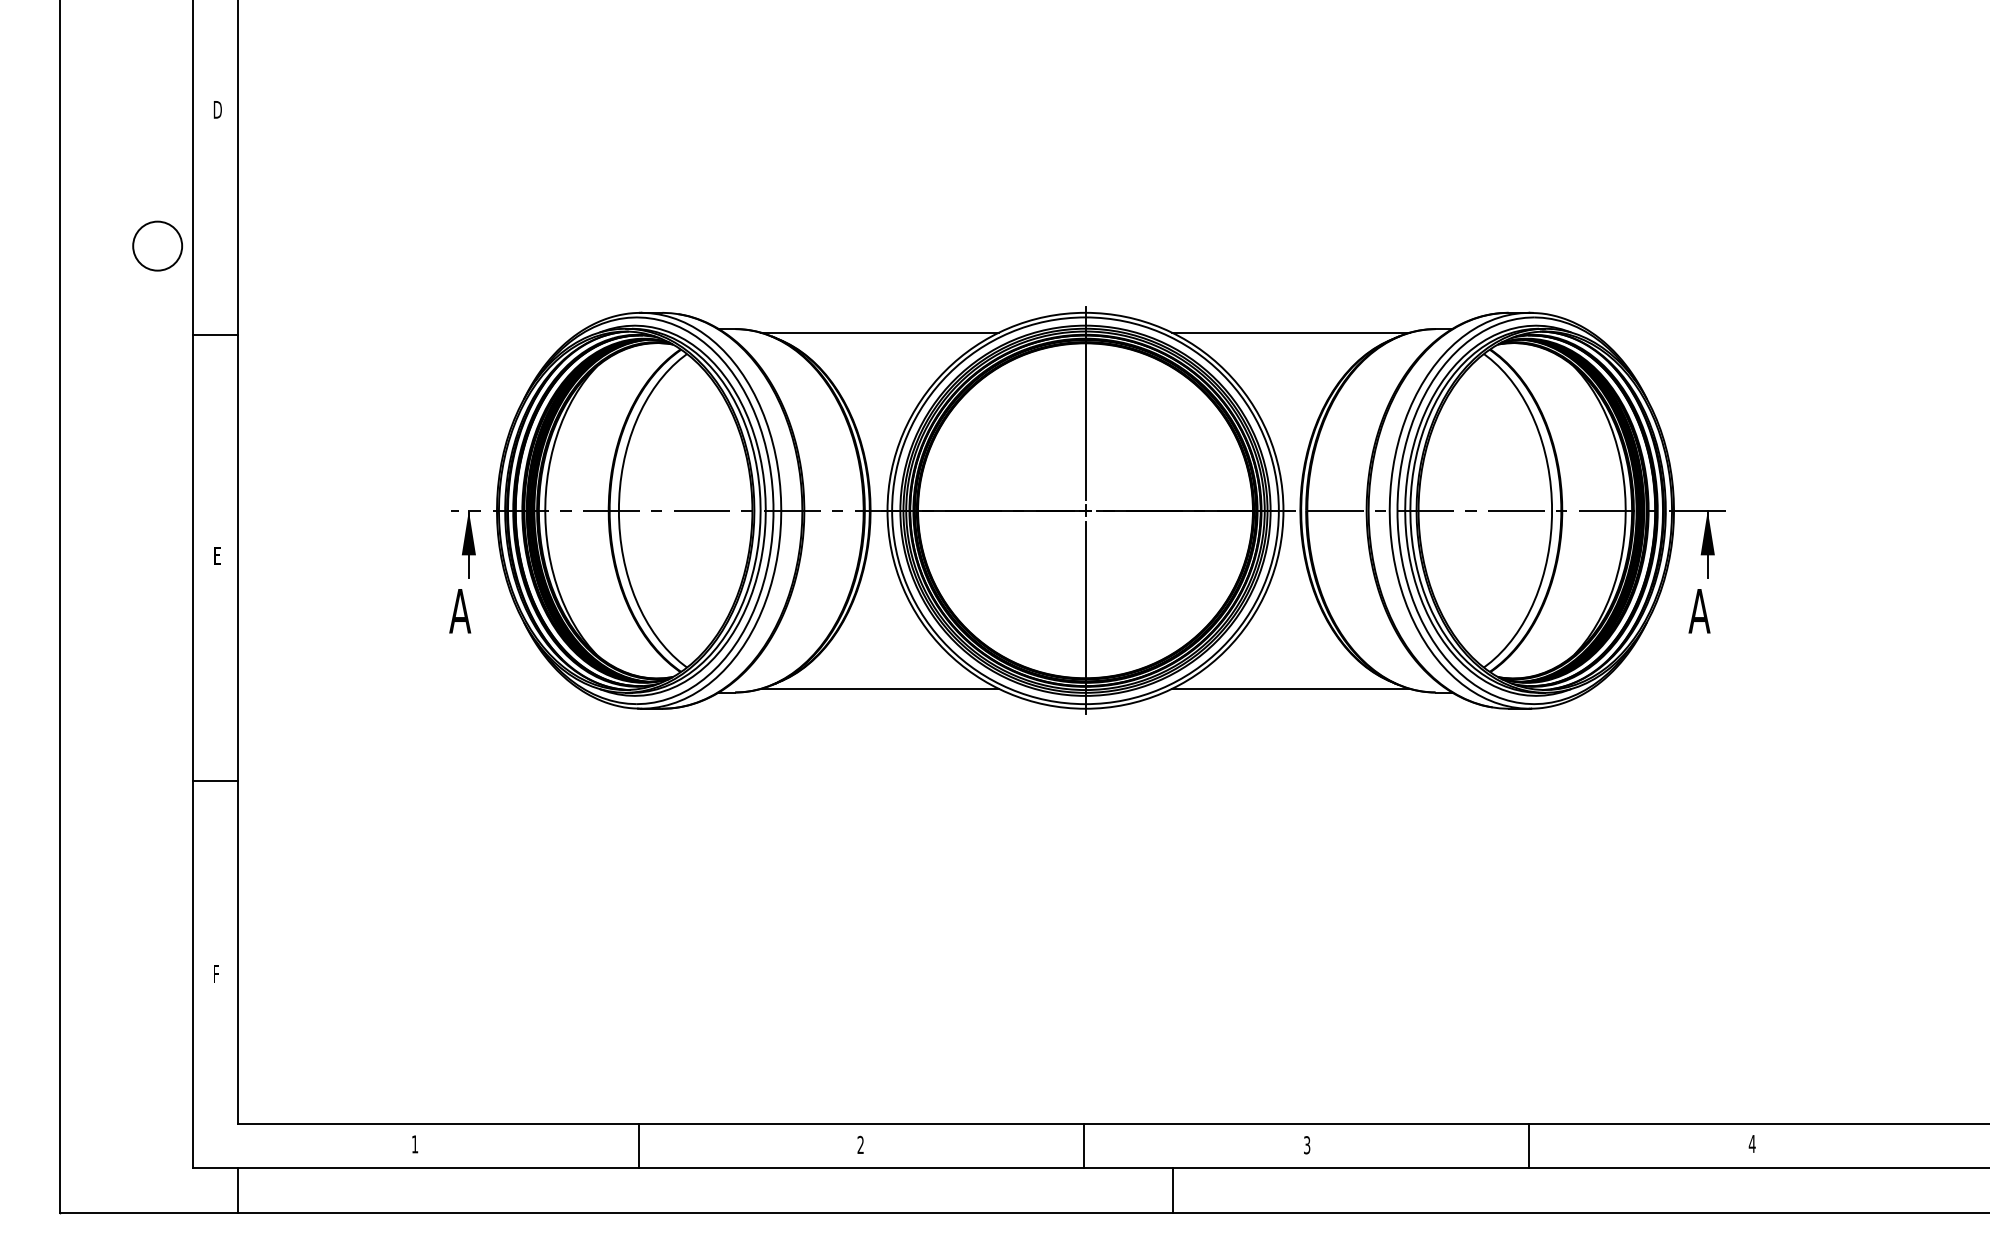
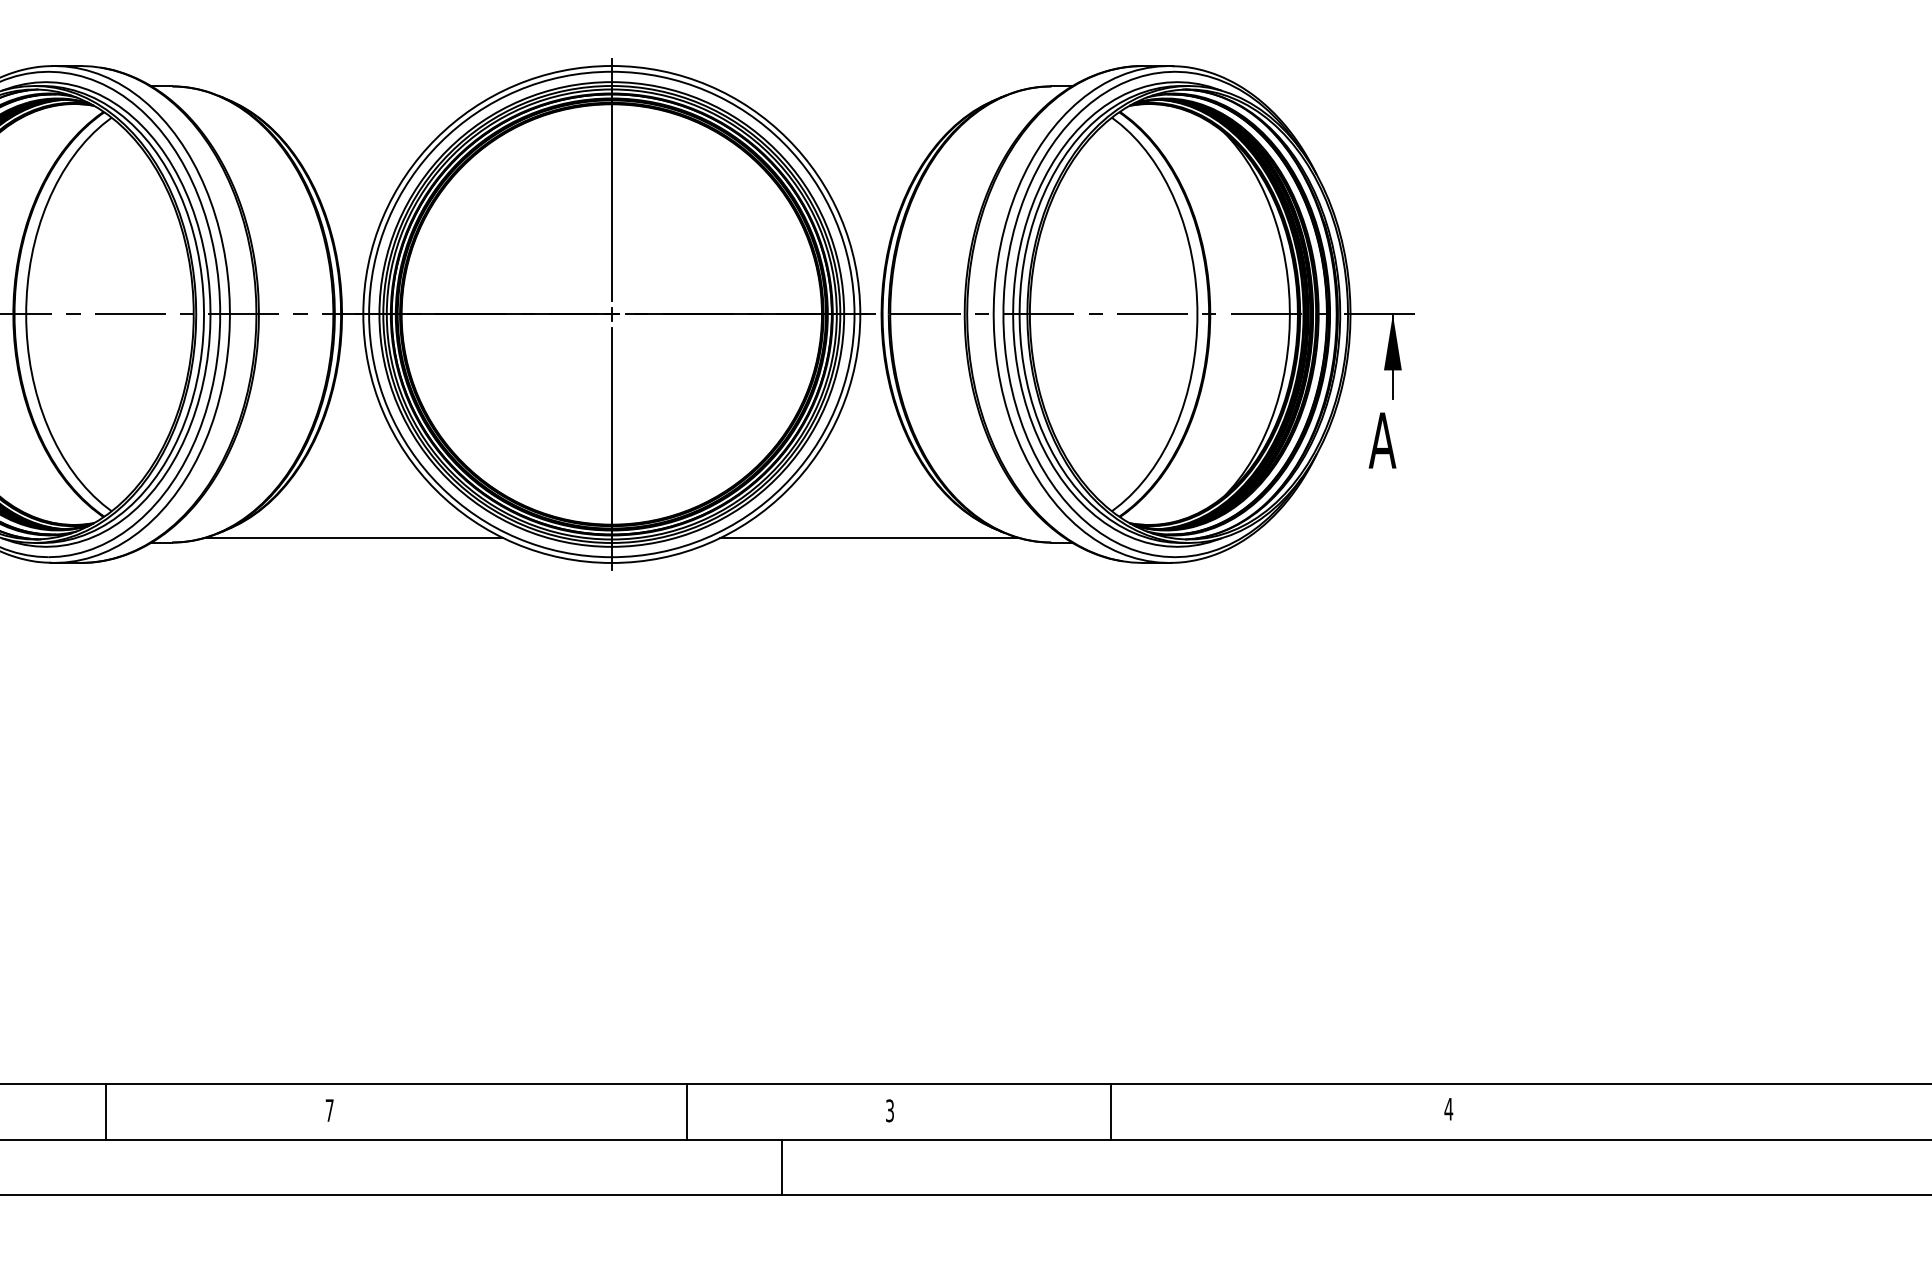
line: (879, 332) -> (353, 90), removed
line: (1290, 332) -> (869, 90), removed
text: (860, 1144) -> (329, 1109), 2 -> 7
line: (638, 1145) -> (105, 1111), moved
line: (1084, 1145) -> (687, 1111), moved
line: (1529, 1145) -> (1111, 1111), moved
line: (1173, 1190) -> (782, 1167), moved

